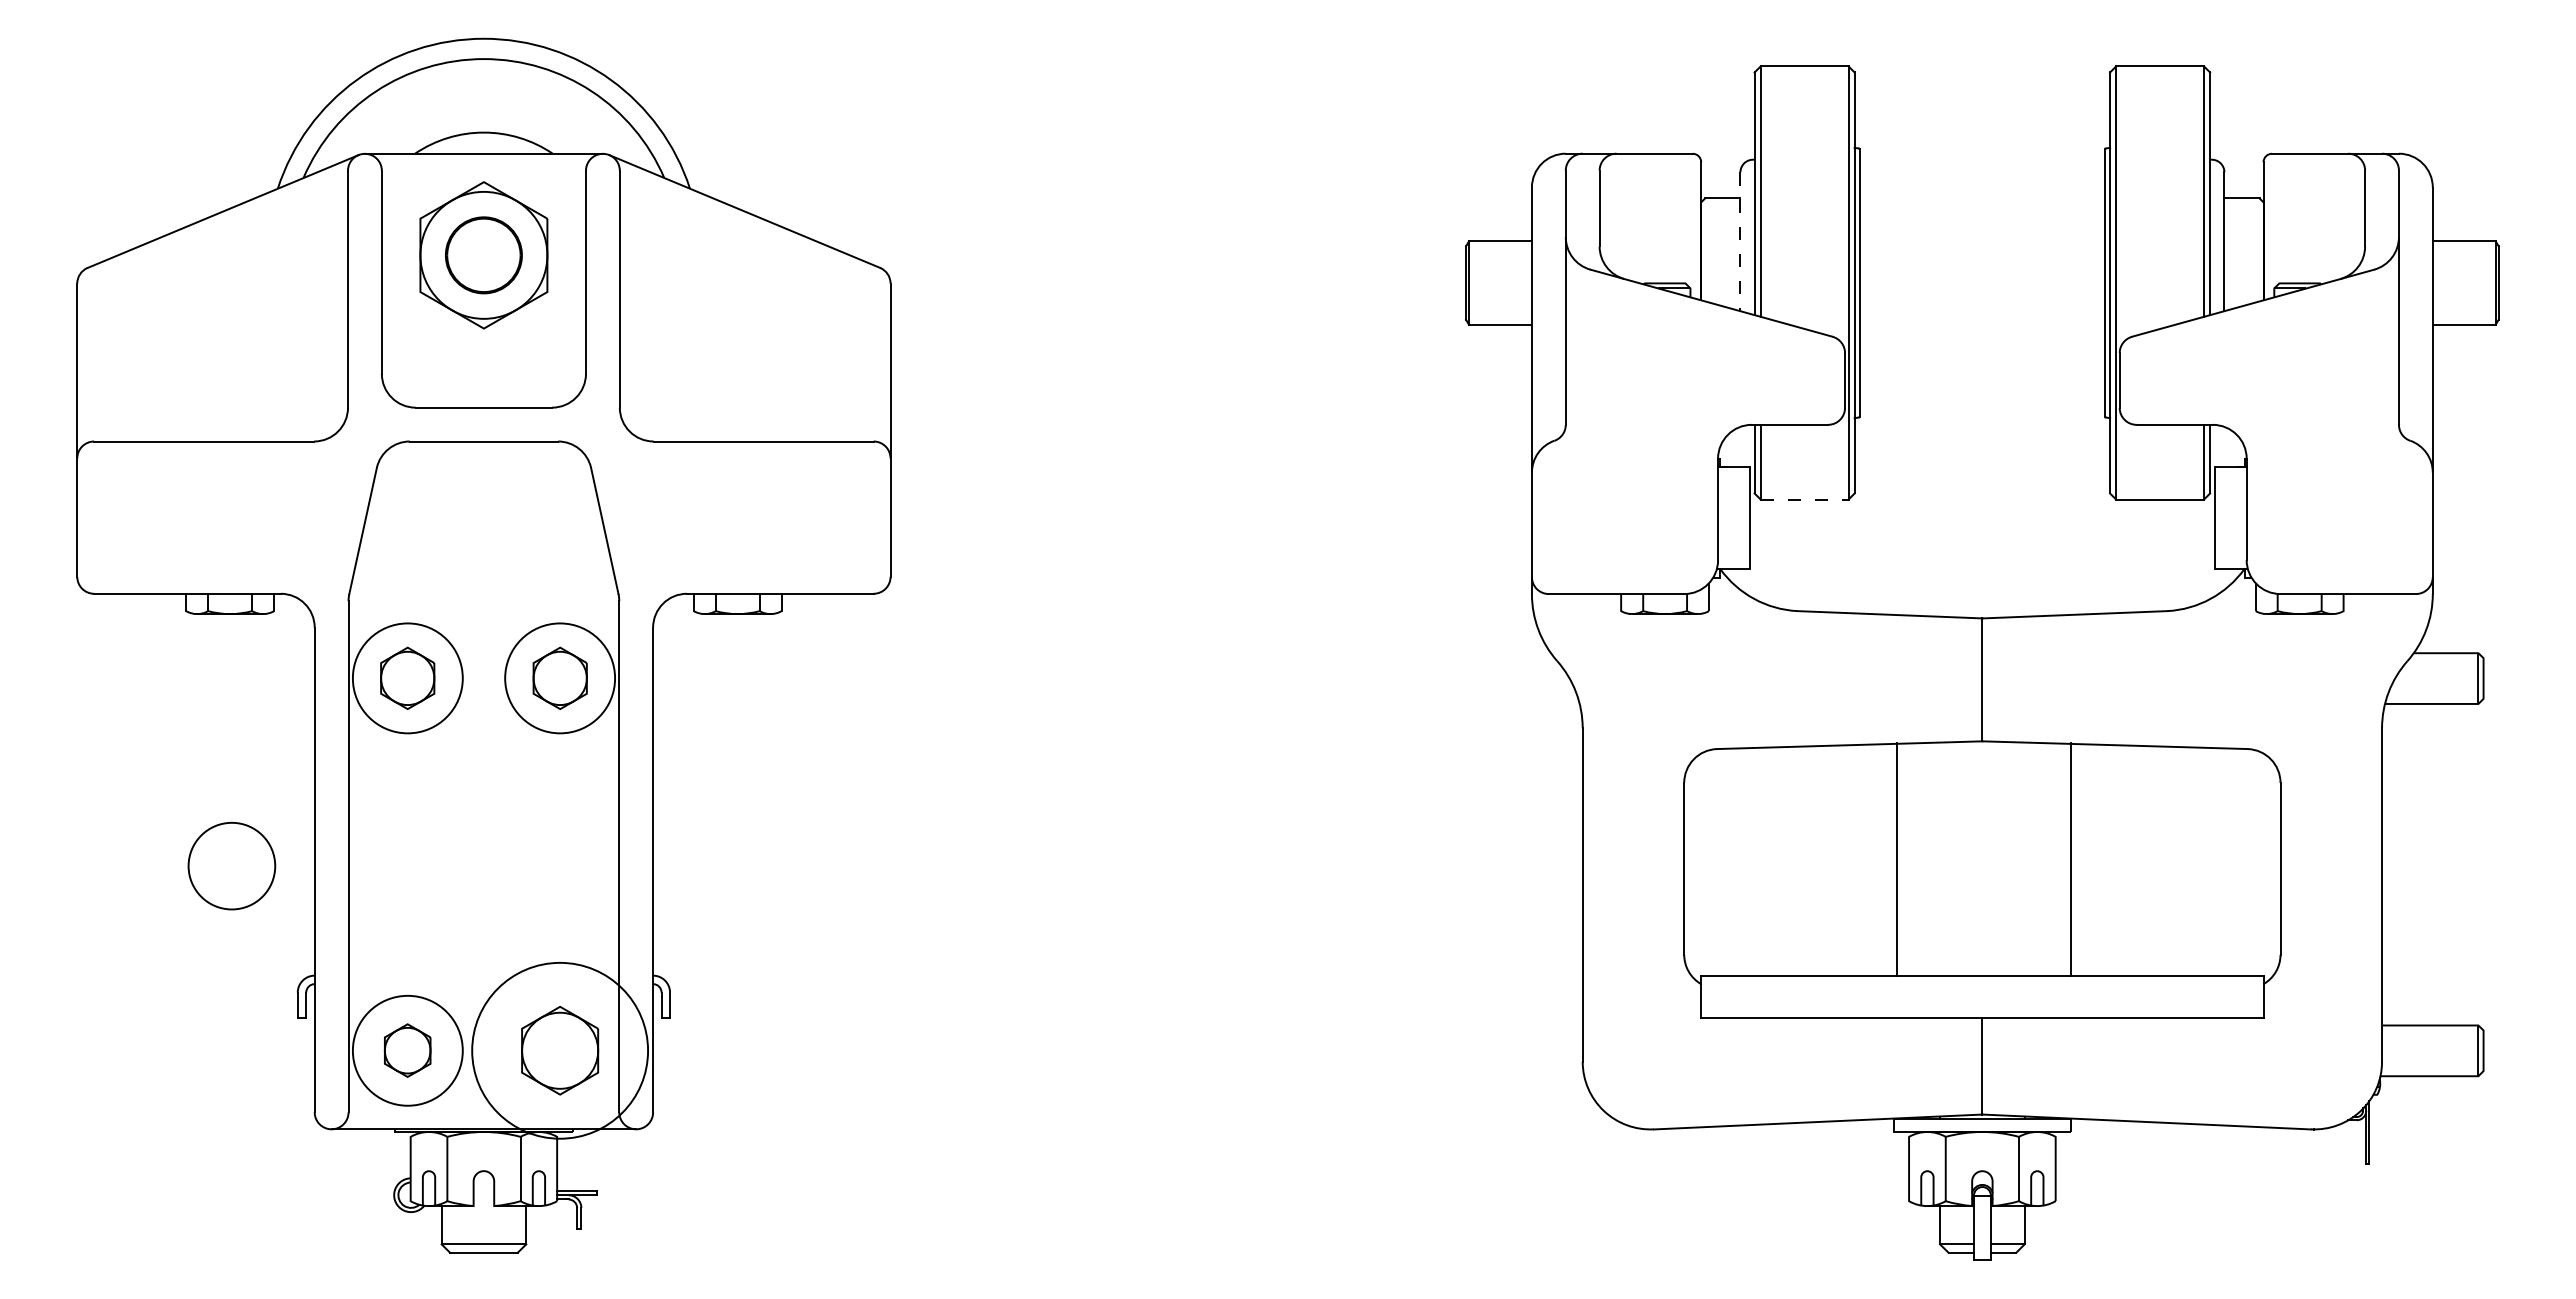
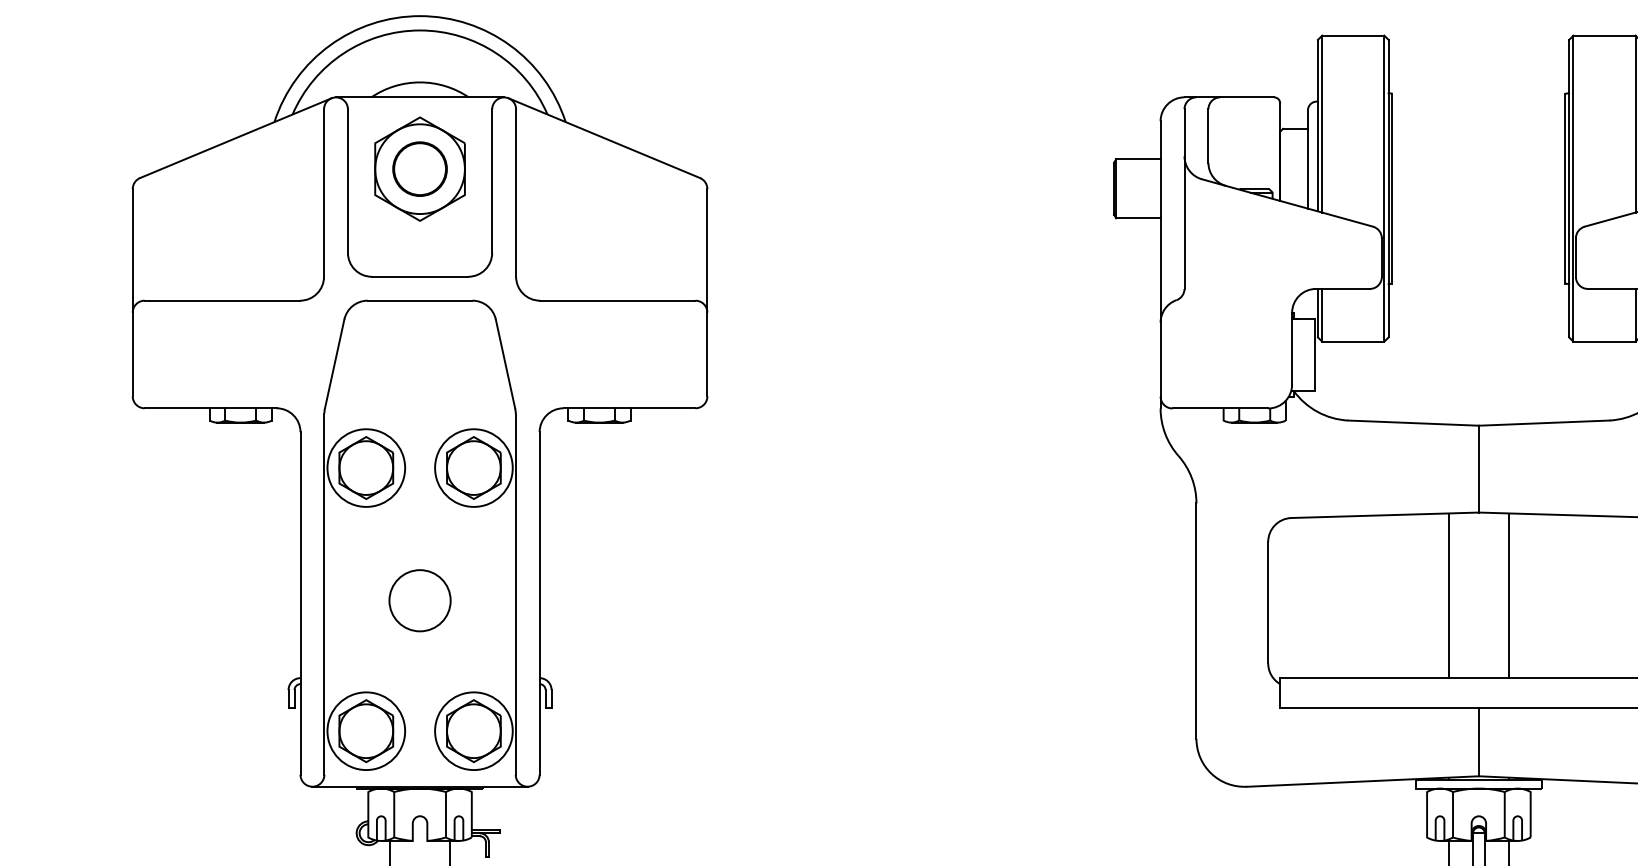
line: (1740, 242) -> (1307, 160), dashed -> solid
line: (1804, 499) -> (1353, 341), dashed -> solid
part: (407, 678) -> (366, 468), size x1.43
part: (560, 678) -> (474, 468), size x1.43
line: (1897, 858) -> (1449, 595), moved
line: (2070, 858) -> (1508, 595), moved
circle: (231, 865) -> (419, 600), moved
part: (407, 1050) -> (366, 731), size x1.67
circle: (560, 1050) -> (474, 731), size x0.62

